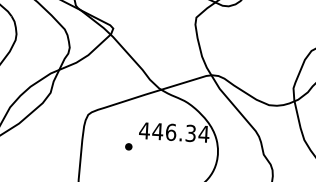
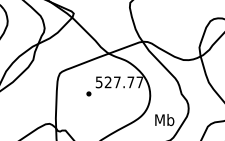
text: (174, 132) -> (119, 82), 446.34 -> 527.77

